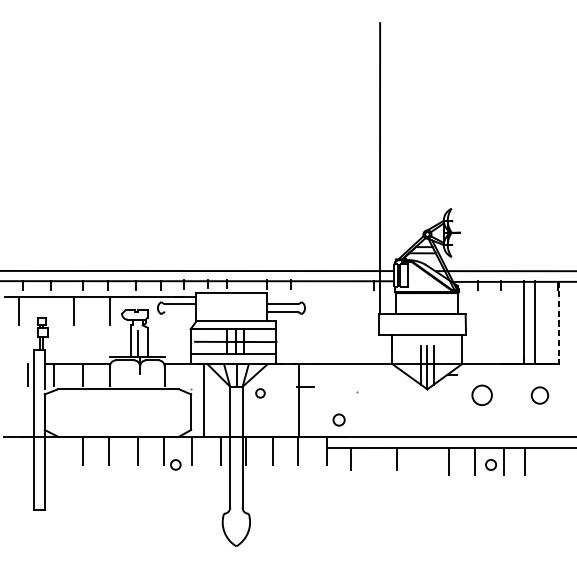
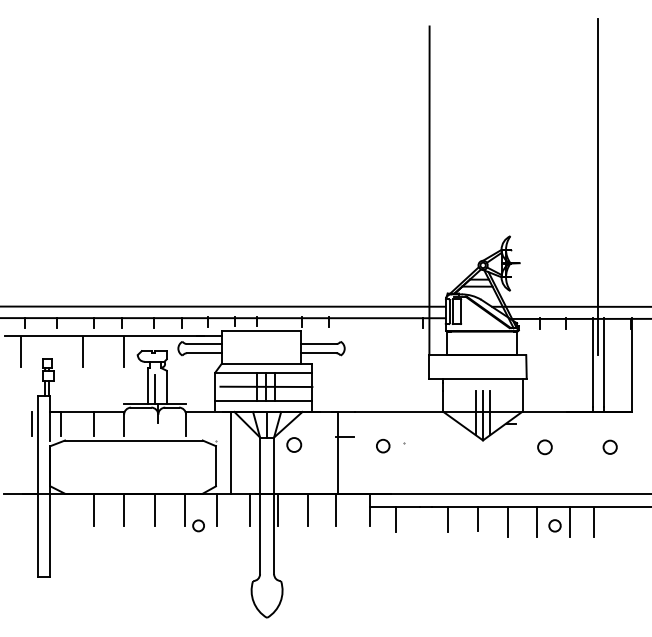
line: (529, 164) -> (598, 186), added
line: (180, 312) -> (203, 353), added
line: (559, 323) -> (632, 365), dashed -> solid
circle: (260, 392) -> (294, 444), size x1.43
circle: (539, 394) -> (609, 446), size x0.71
circle: (481, 395) -> (544, 447), size x0.62
circle: (339, 419) -> (383, 445), moved
line: (422, 458) -> (477, 518), added

